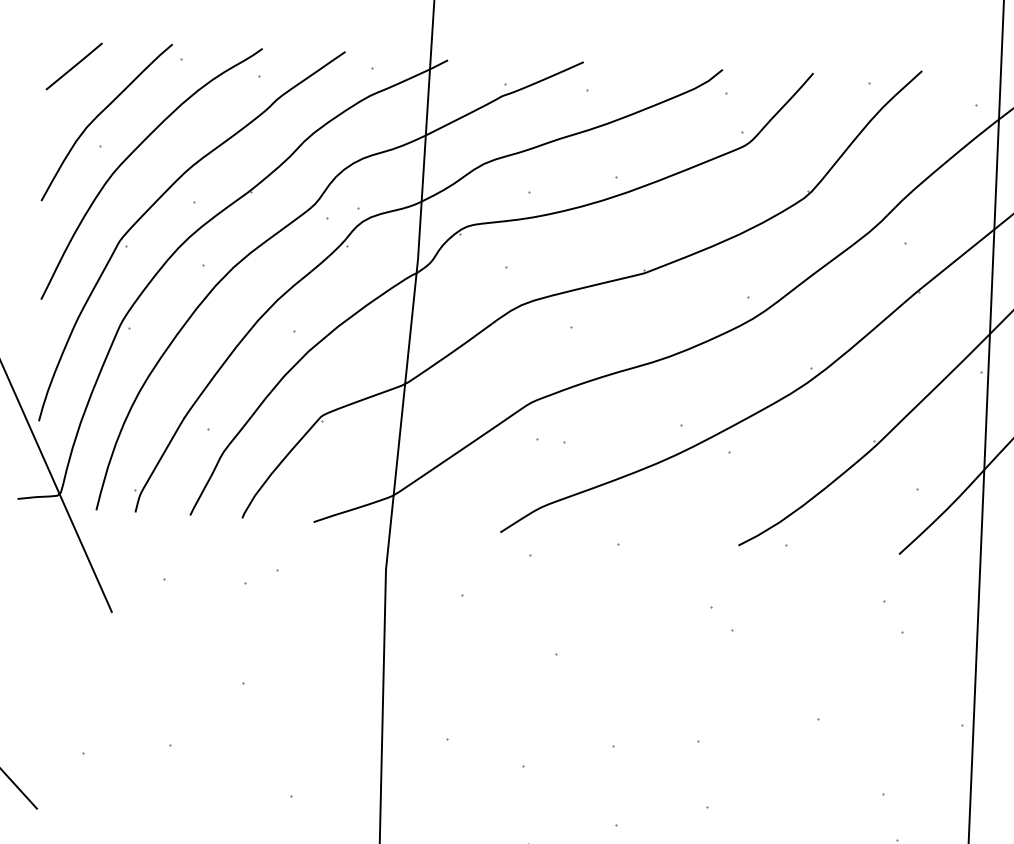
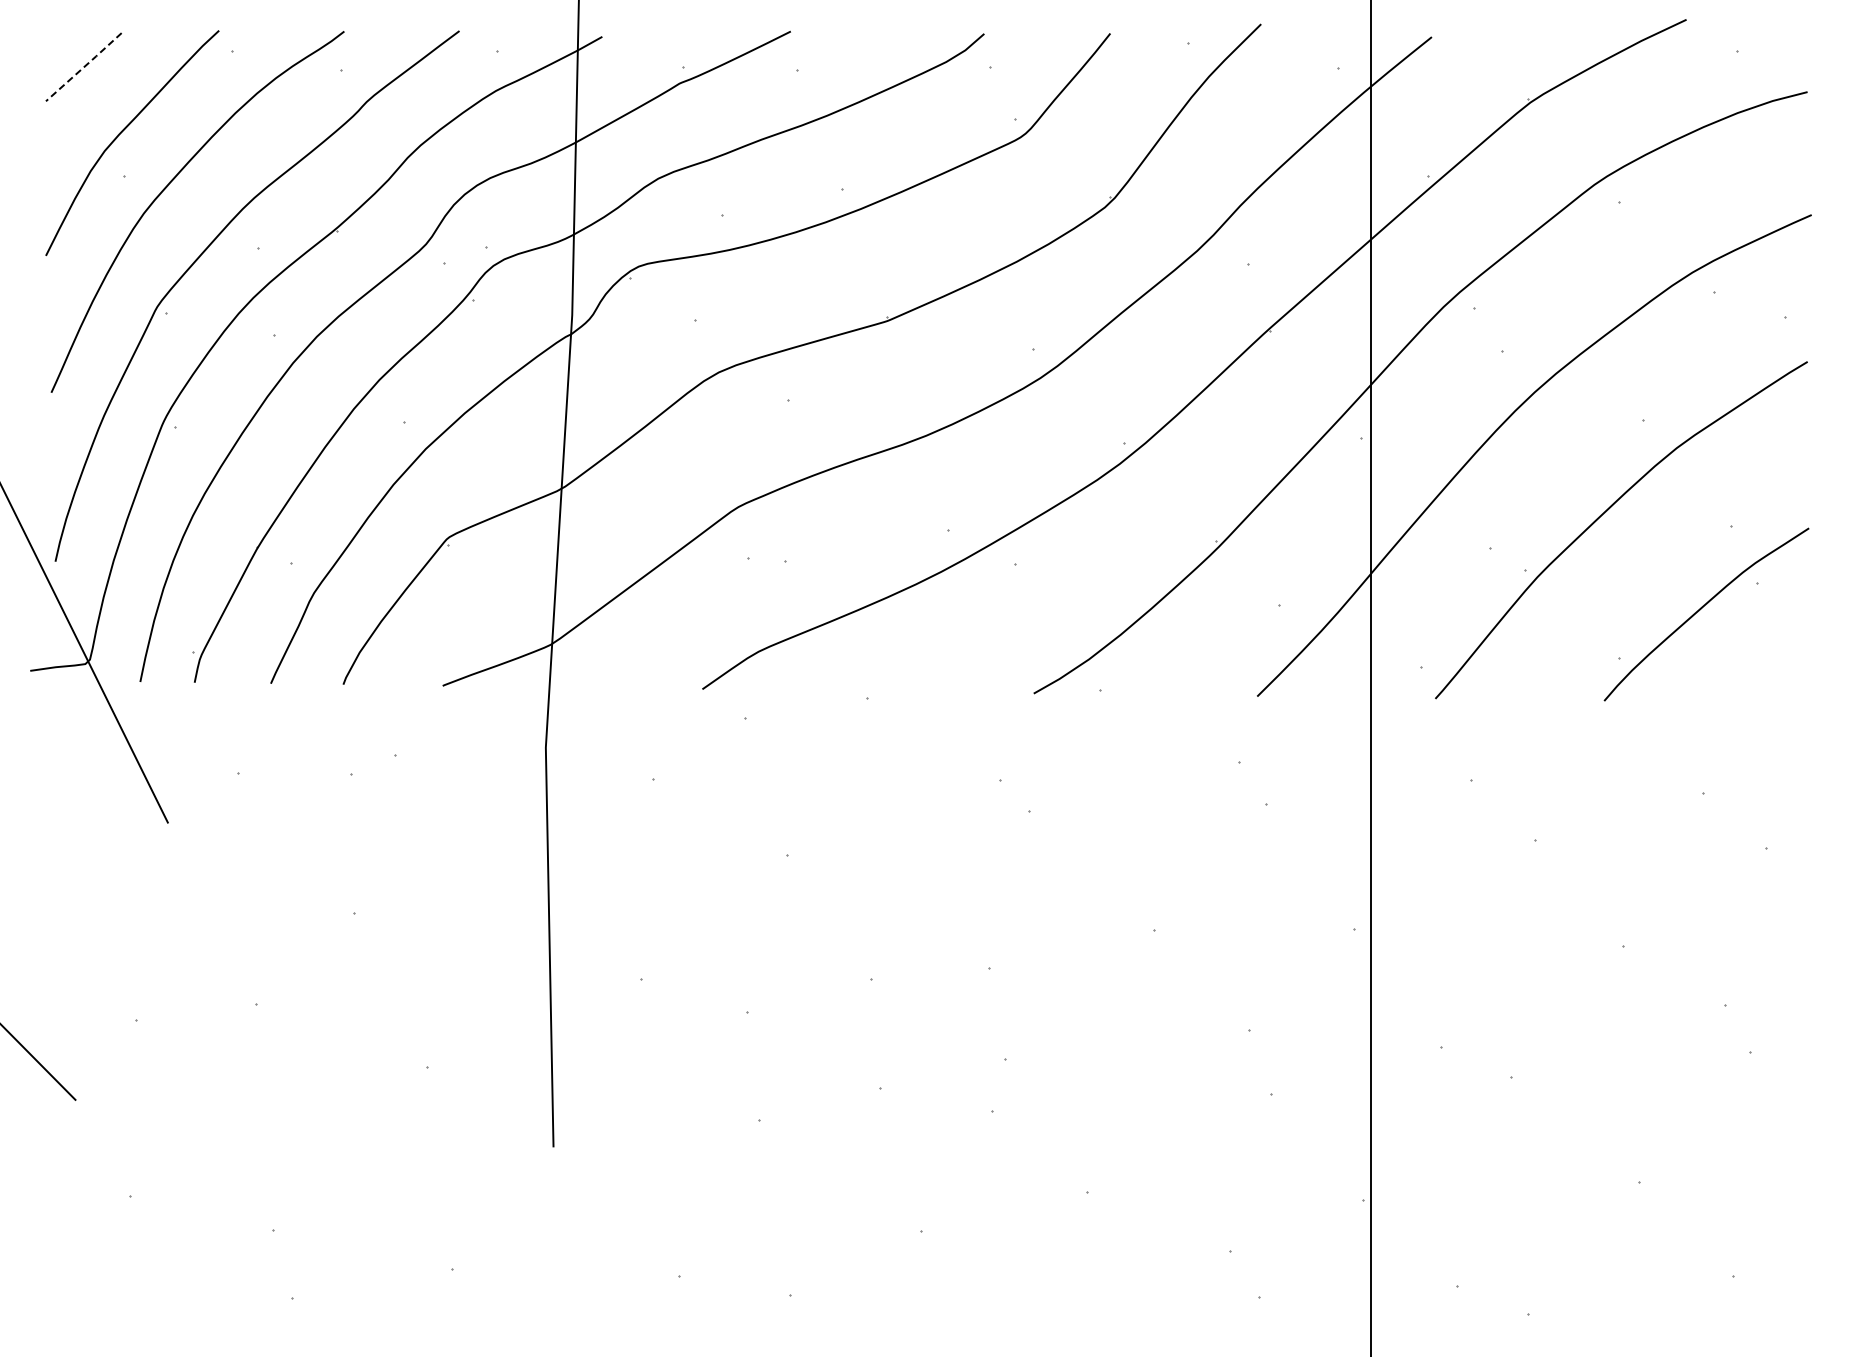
line: (74, 66) -> (84, 66), solid -> dashed

